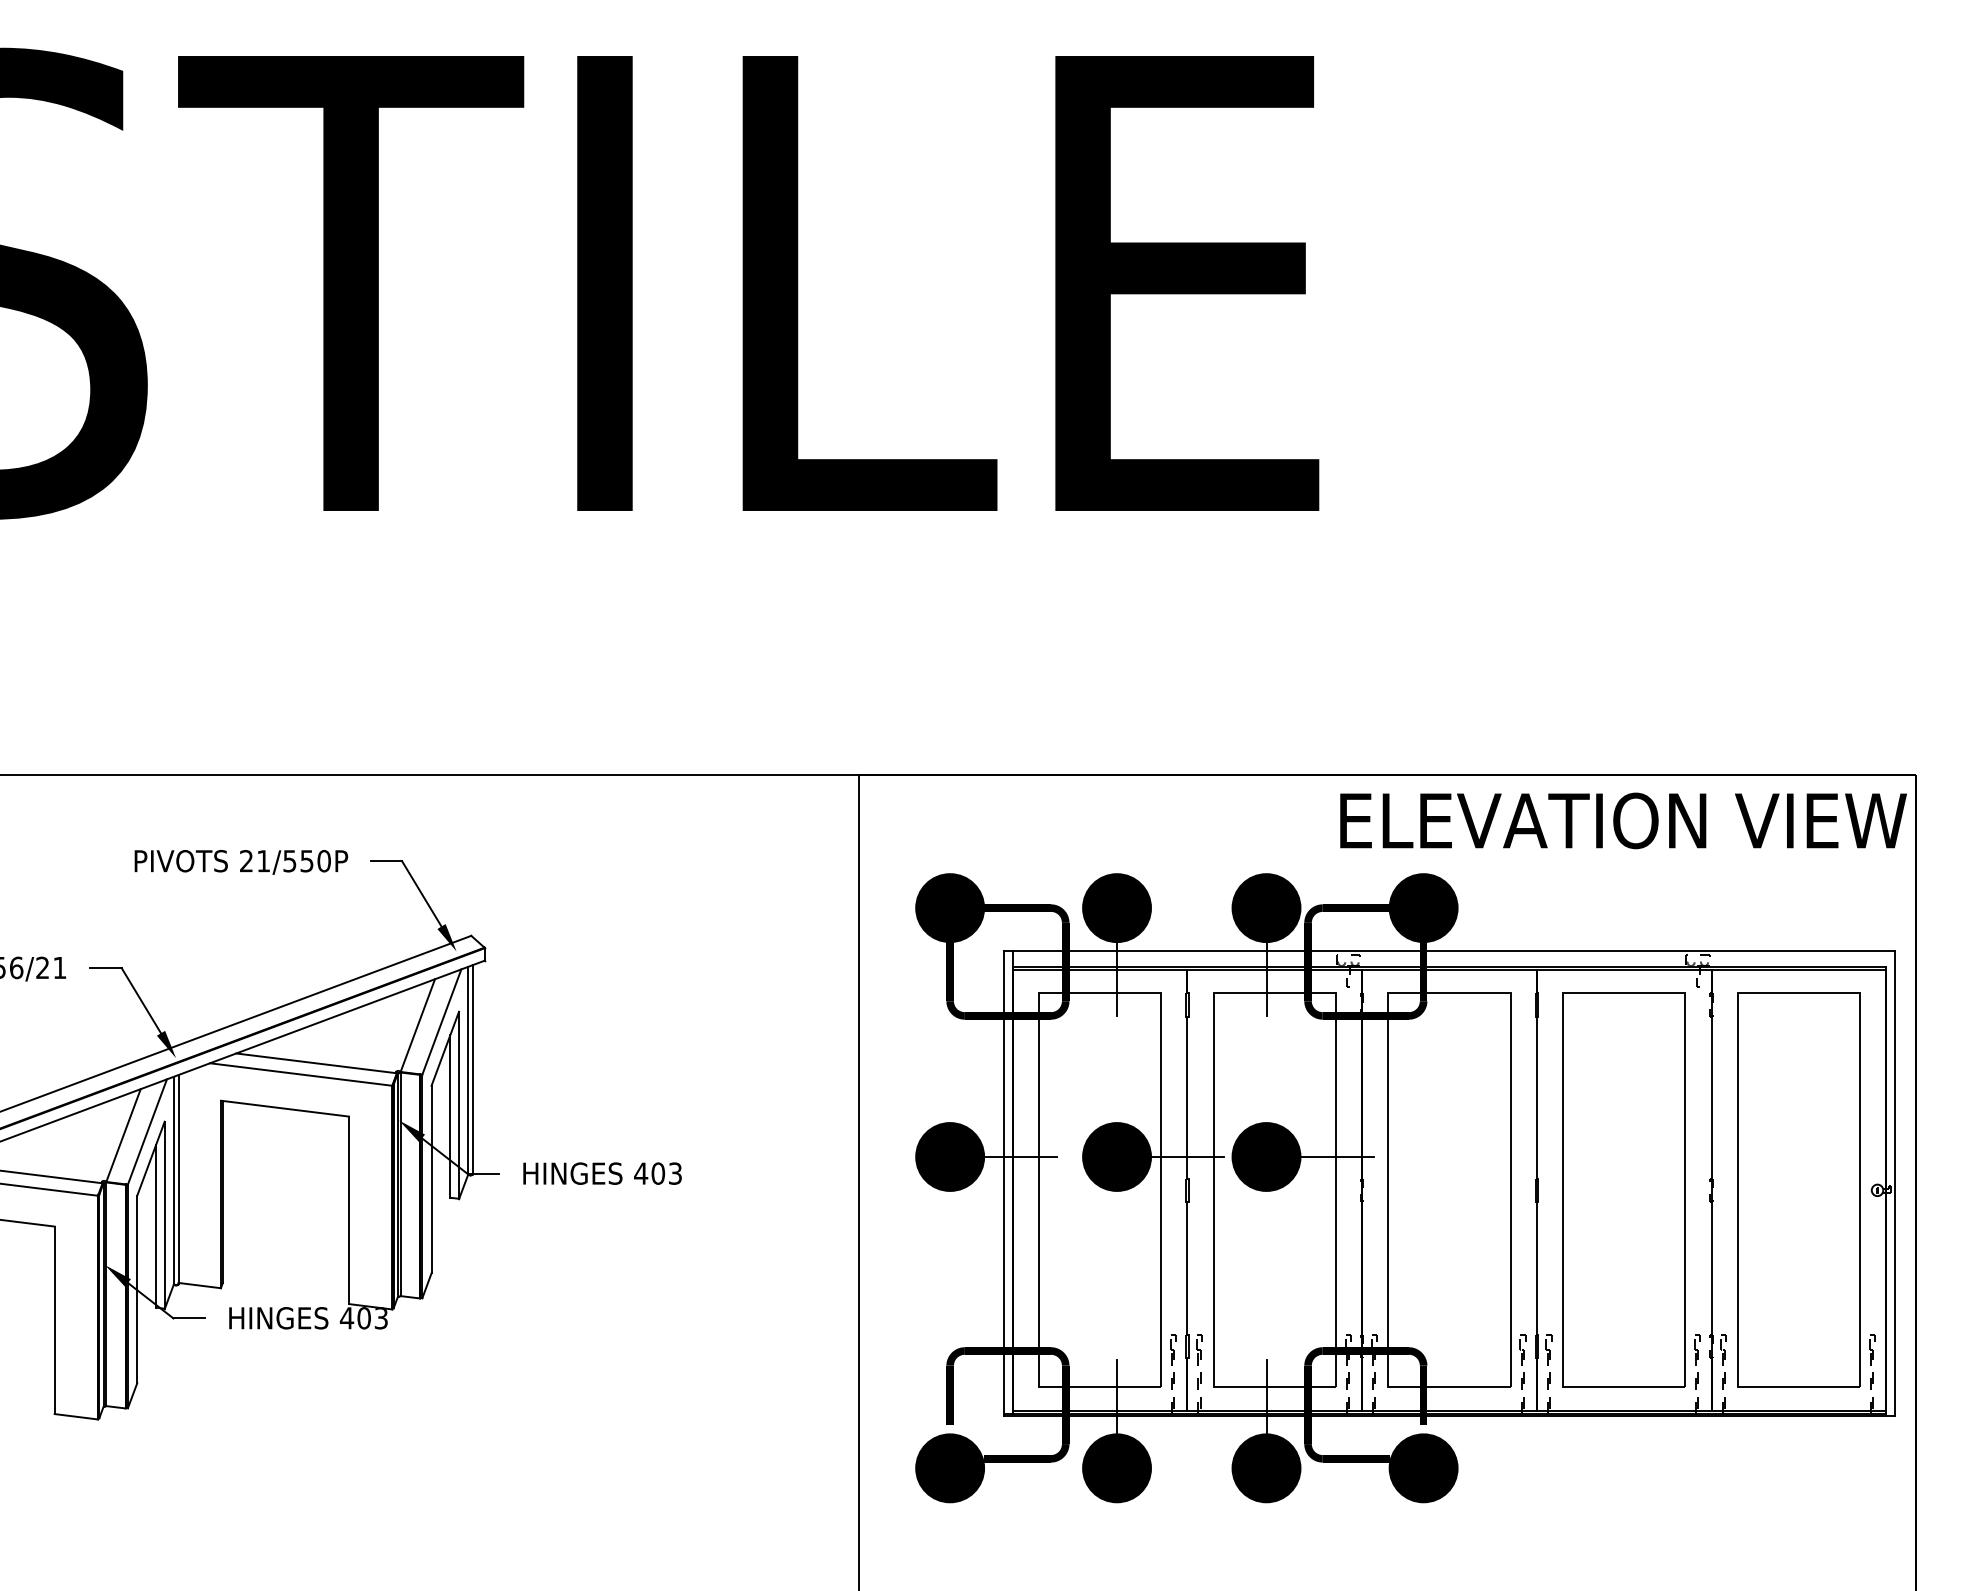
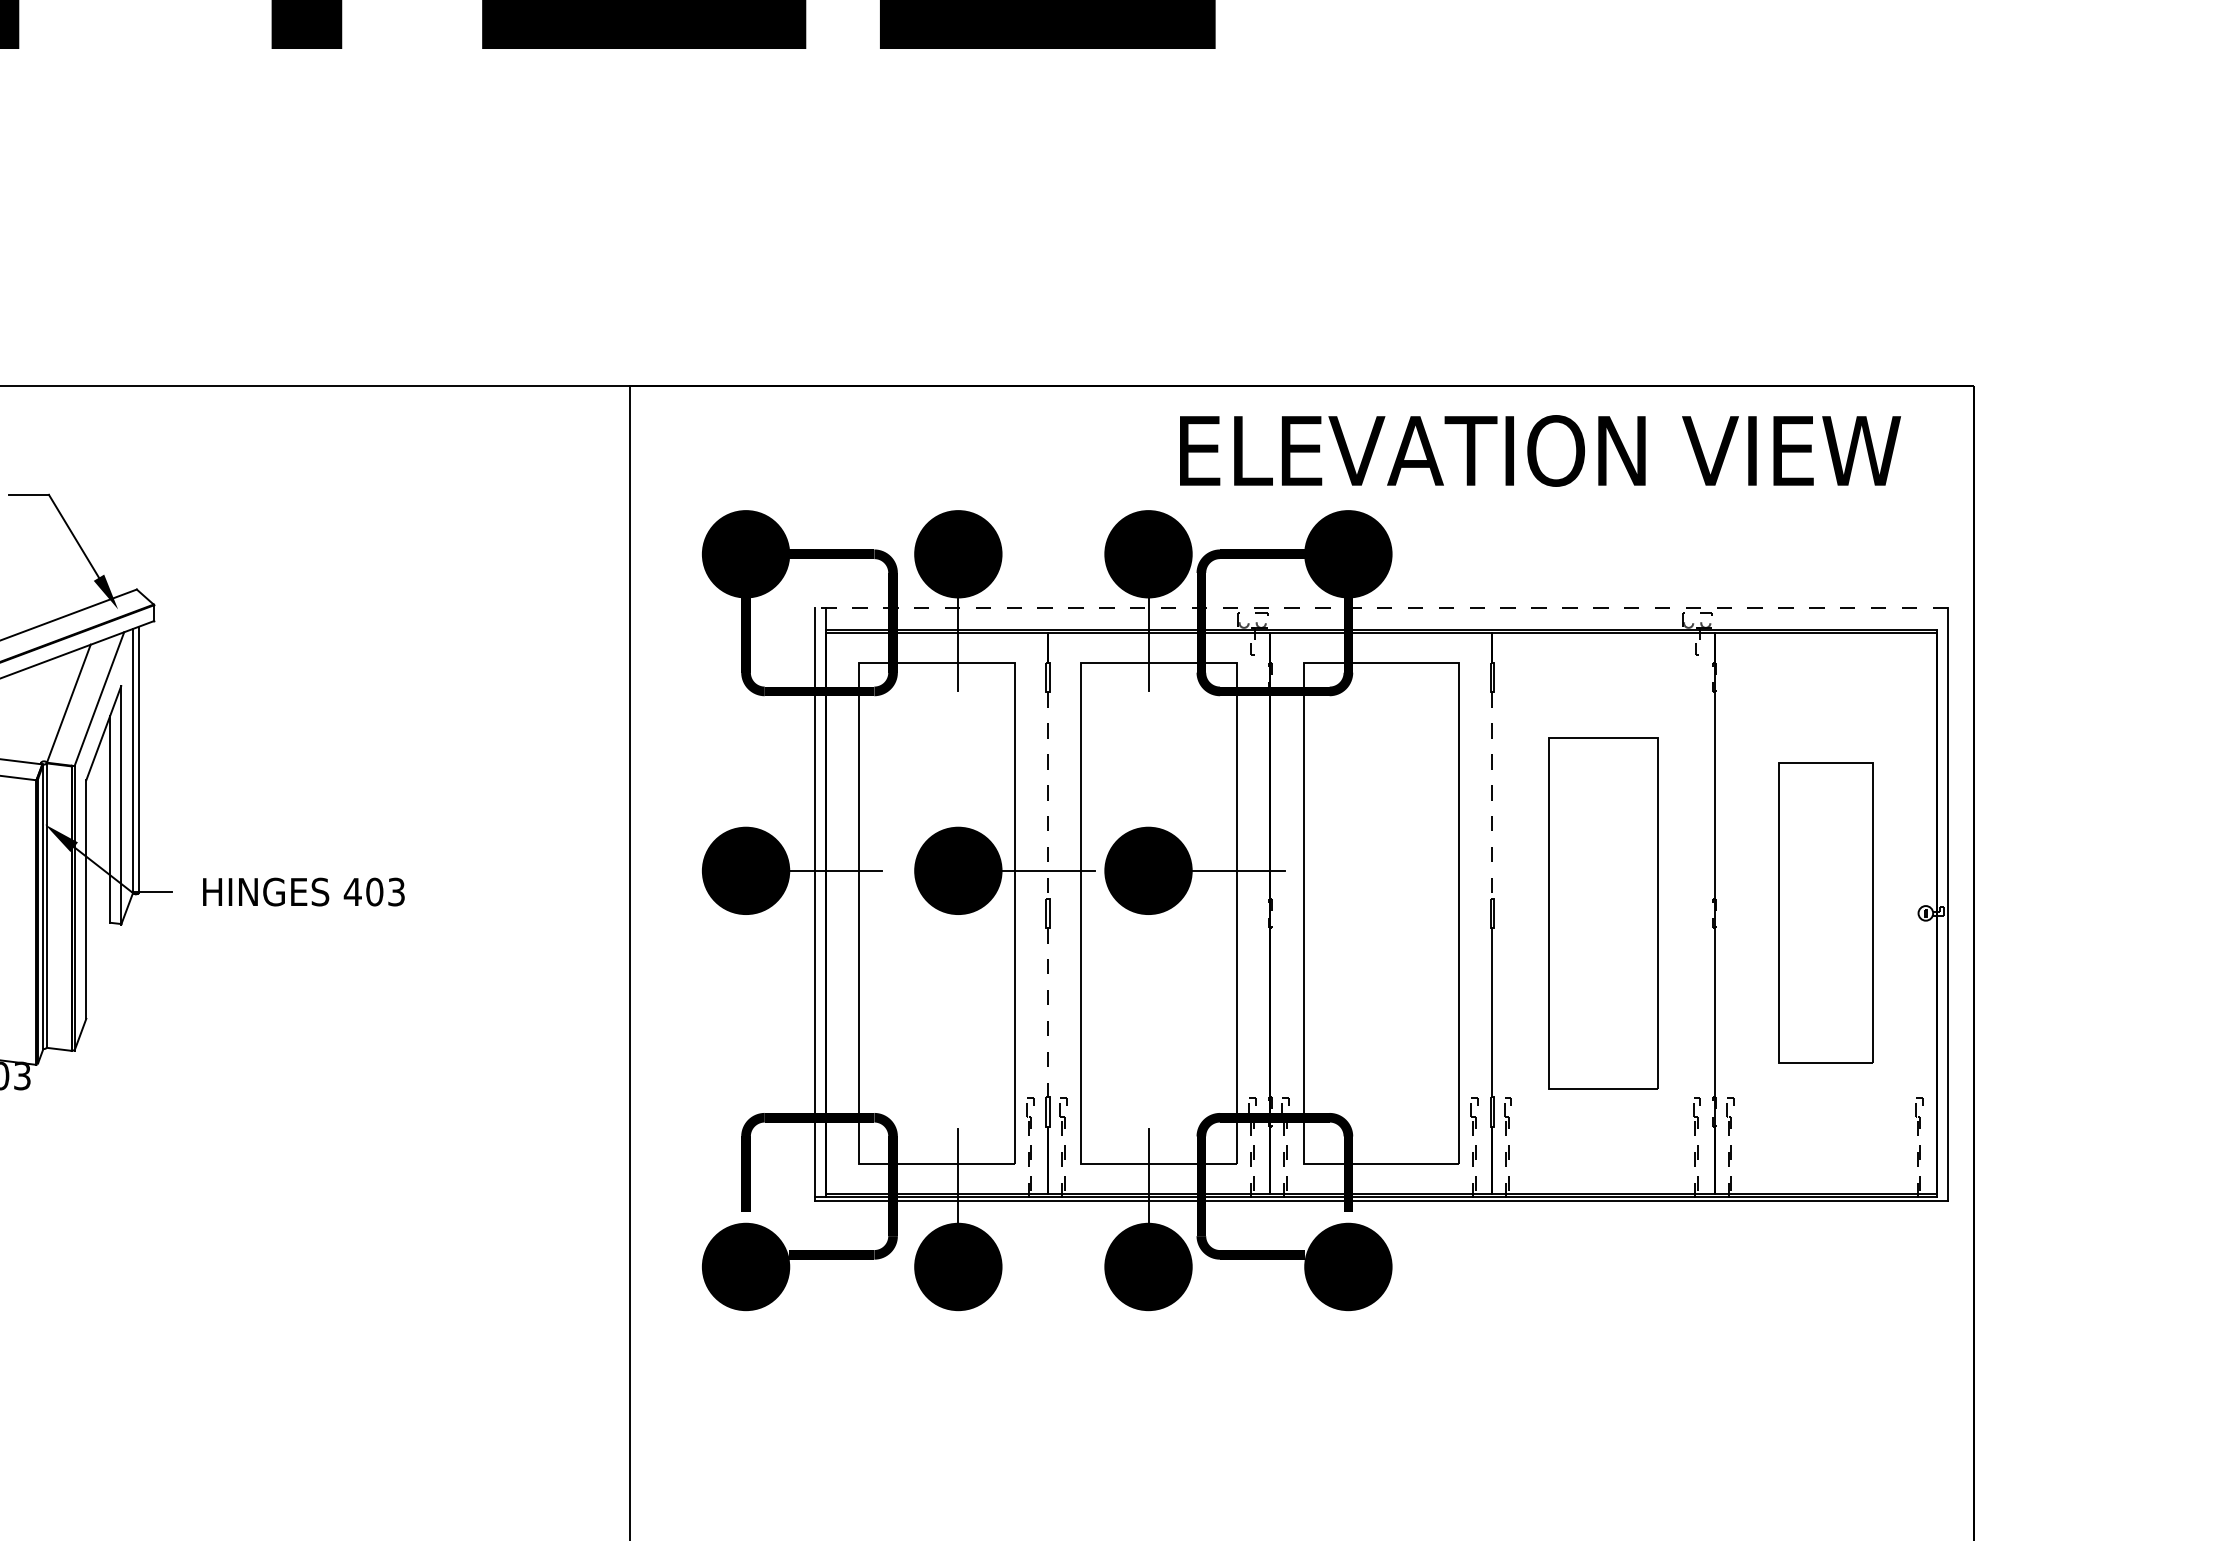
text: (1623, 820) -> (1540, 450), moved
line: (1448, 950) -> (1380, 608), solid -> dashed
line: (1187, 1097) -> (1048, 795), solid -> dashed
line: (1536, 1097) -> (1492, 795), solid -> dashed
part: (1623, 1189) -> (1602, 912), size x0.7
part: (1798, 1189) -> (1825, 912), size x0.6
line: (1187, 1268) -> (1048, 1012), solid -> dashed

